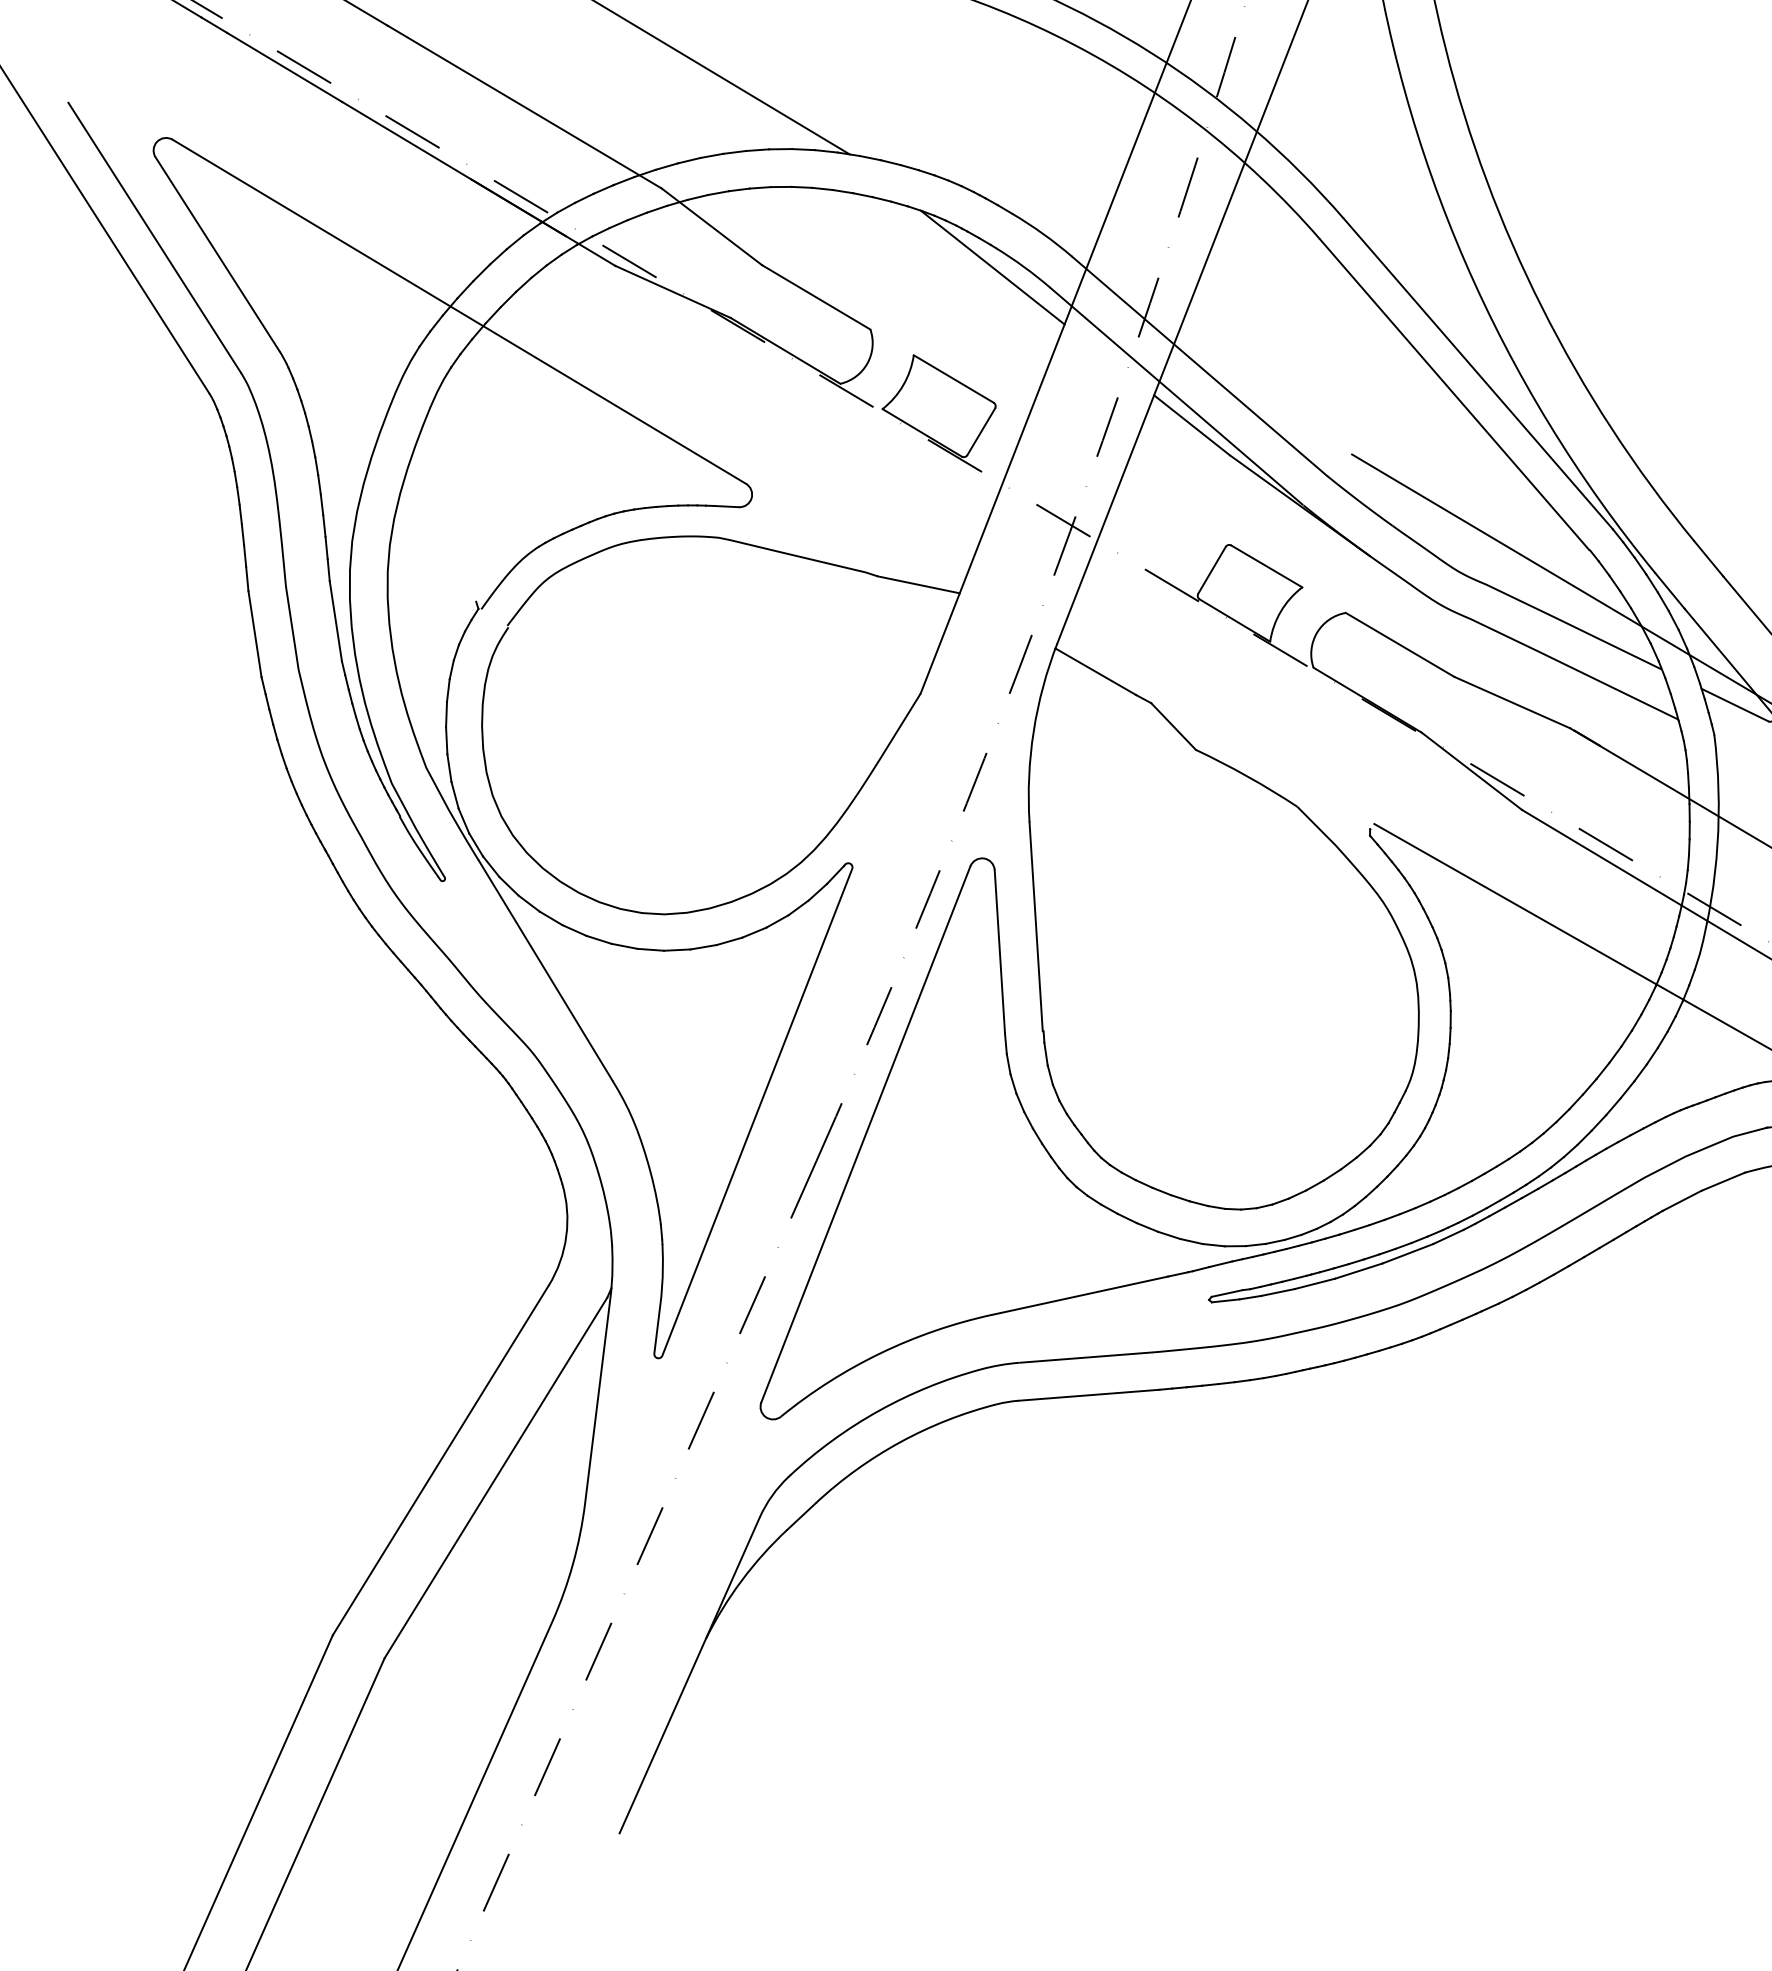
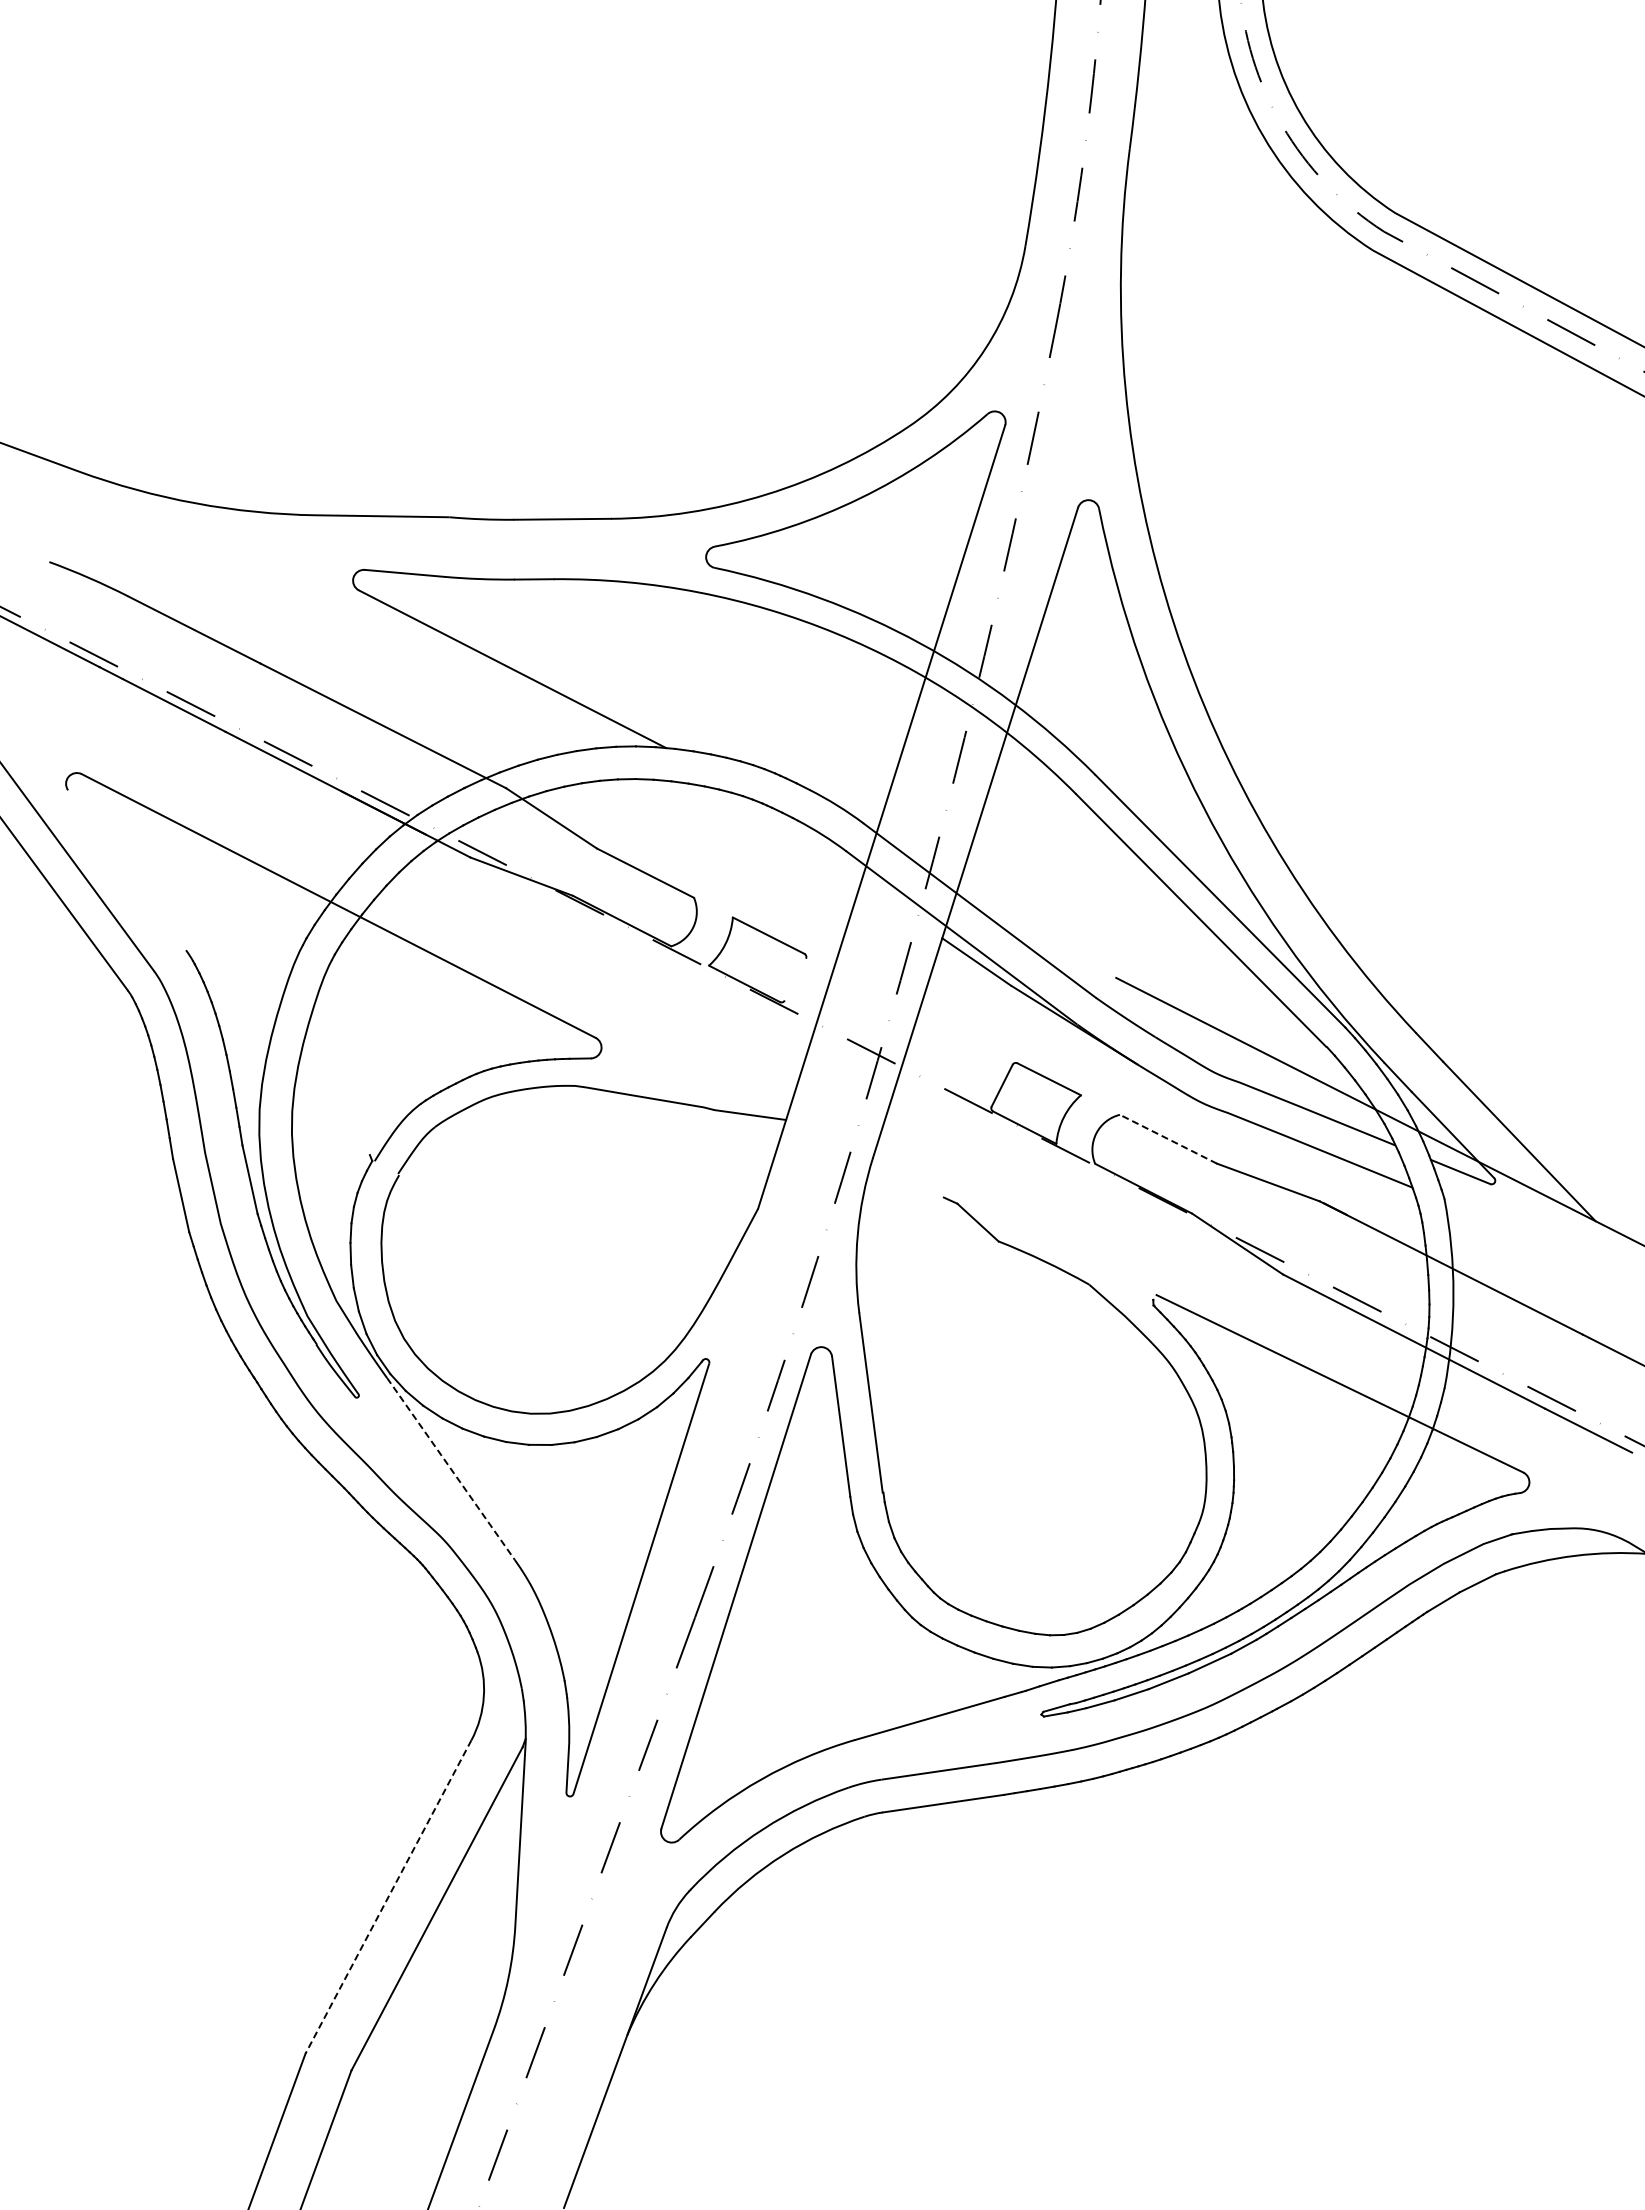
line: (217, 254) -> (127, 870), removed
line: (992, 267) -> (795, 837), removed
line: (981, 431) -> (795, 979), removed
line: (1400, 645) -> (1168, 1139), solid -> dashed
line: (1095, 671) -> (907, 1179), removed
line: (546, 971) -> (451, 1469), solid -> dashed
line: (440, 1461) -> (388, 1897), solid -> dashed

